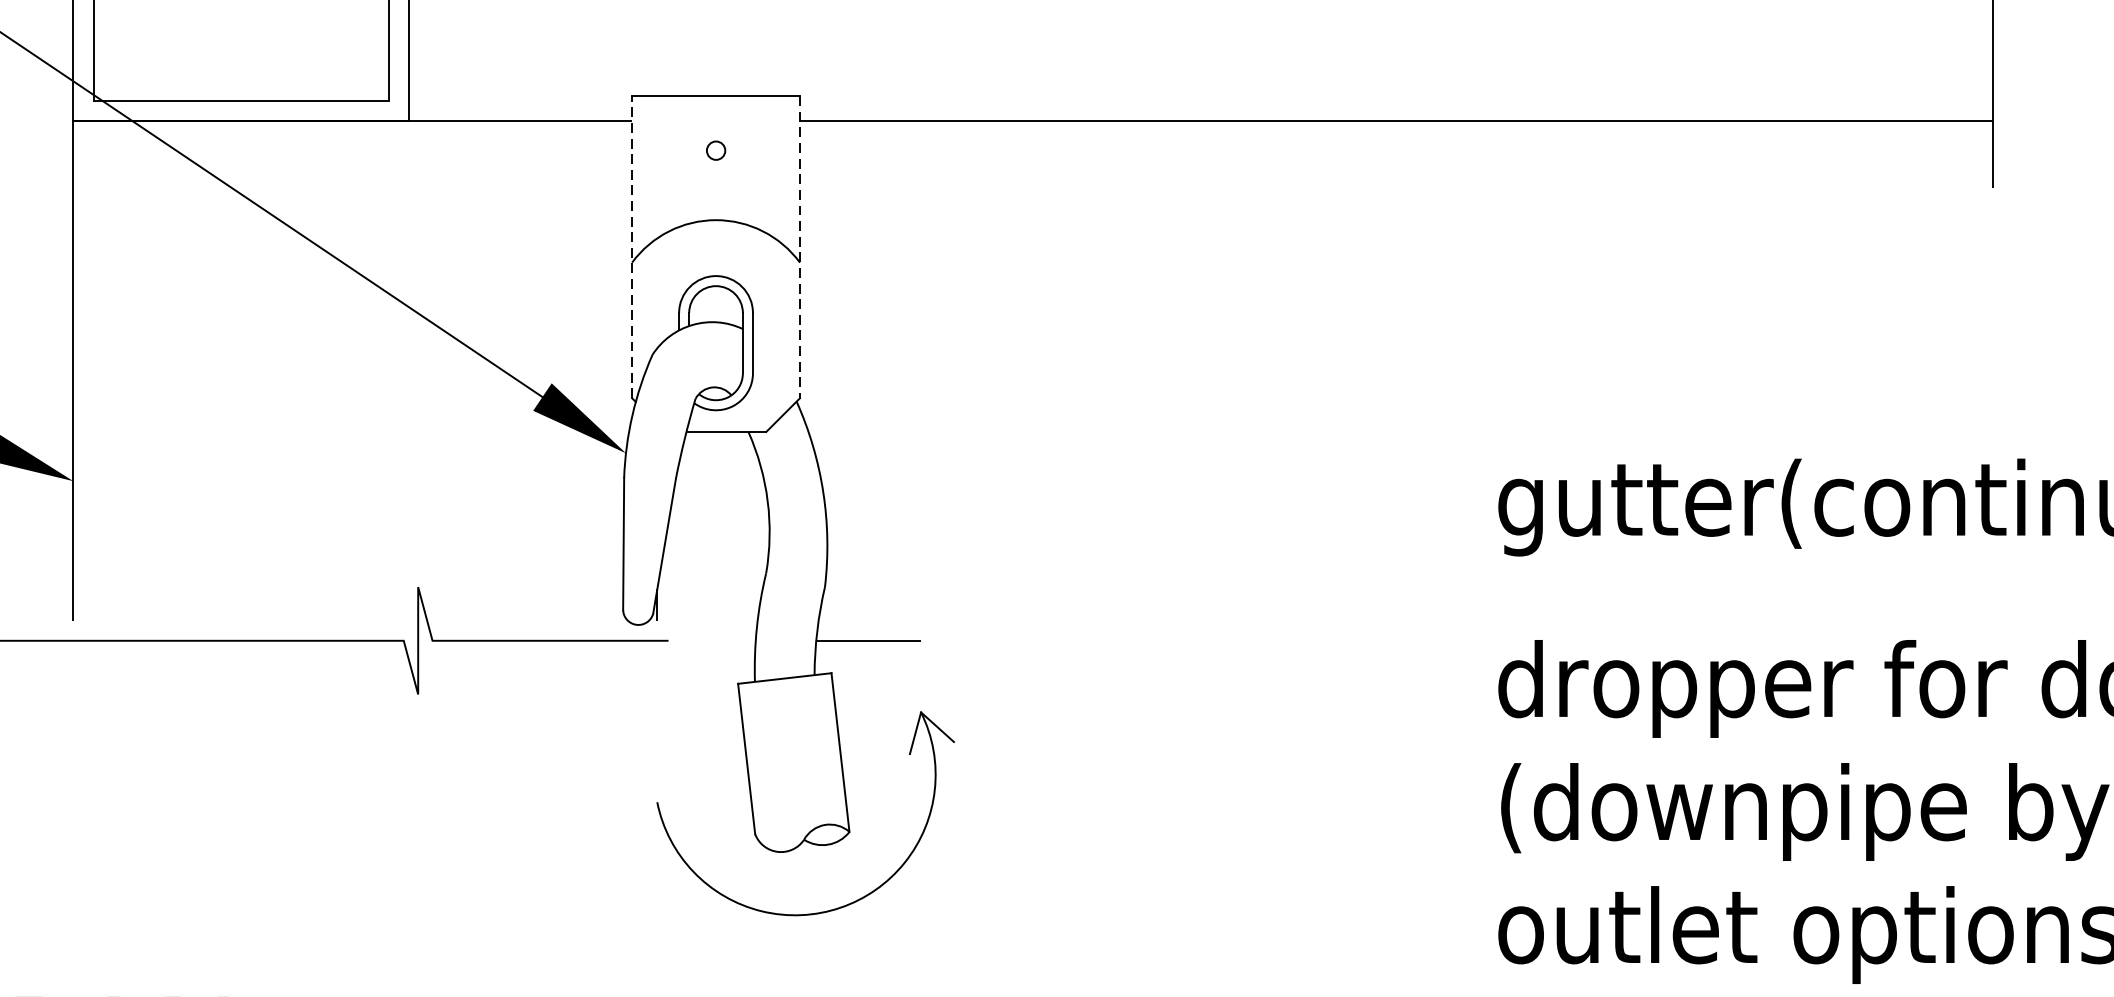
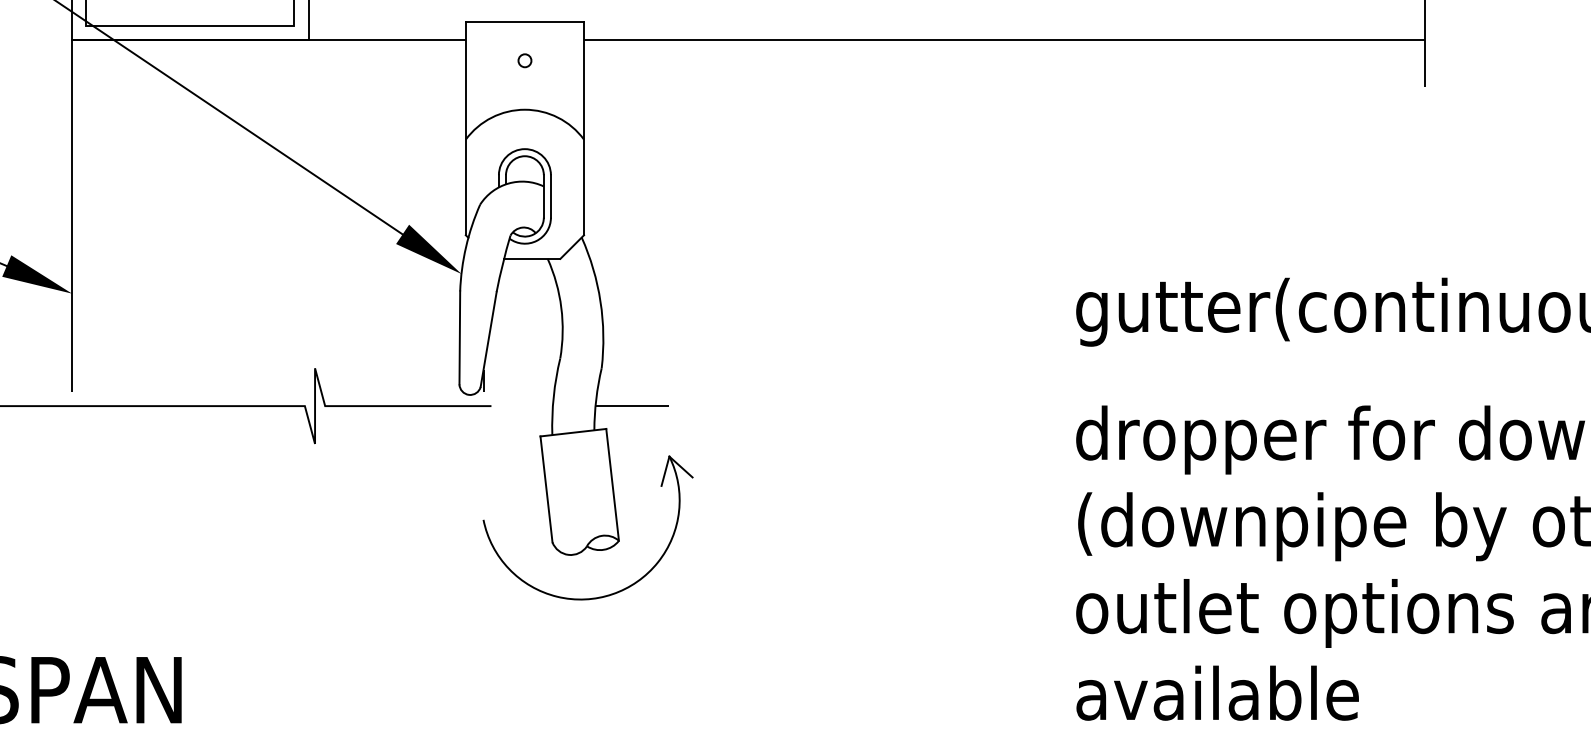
line: (631, 246) -> (465, 128), dashed -> solid
line: (800, 248) -> (584, 129), dashed -> solid

